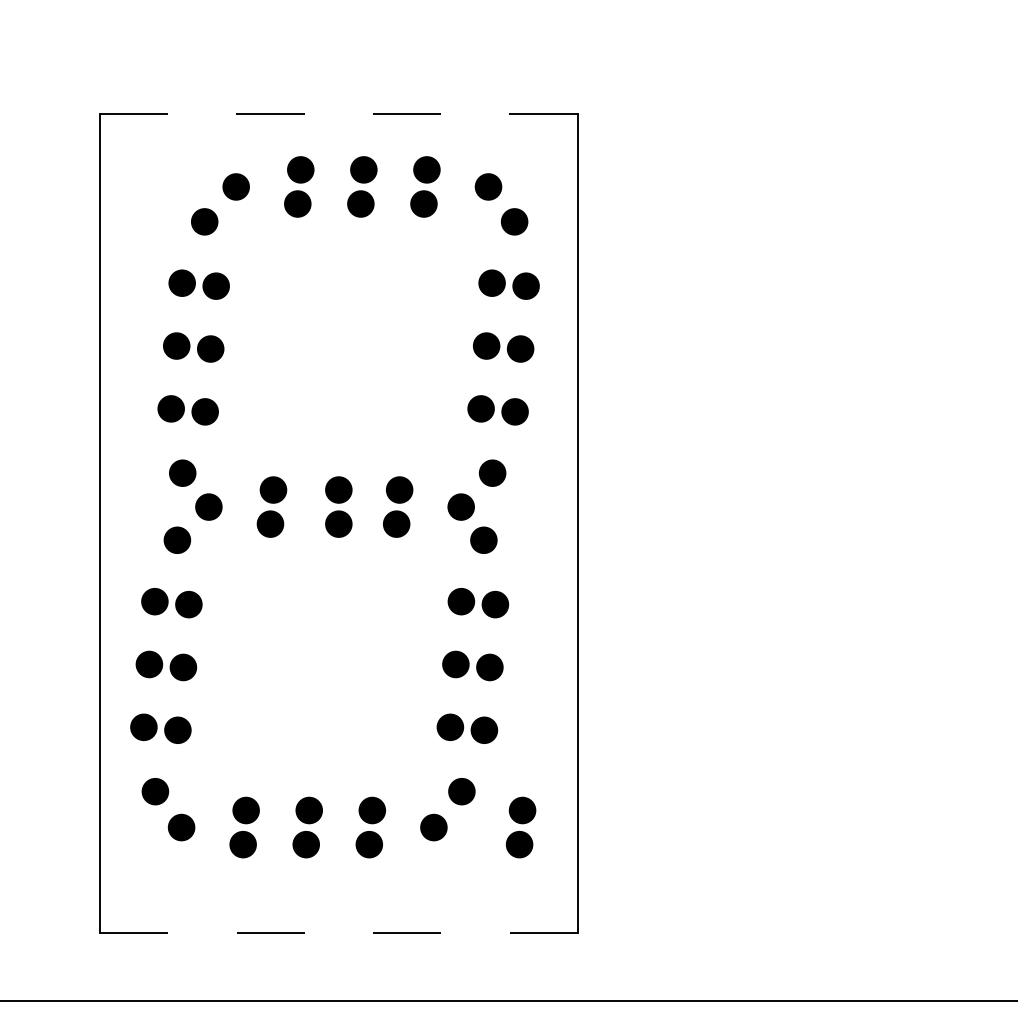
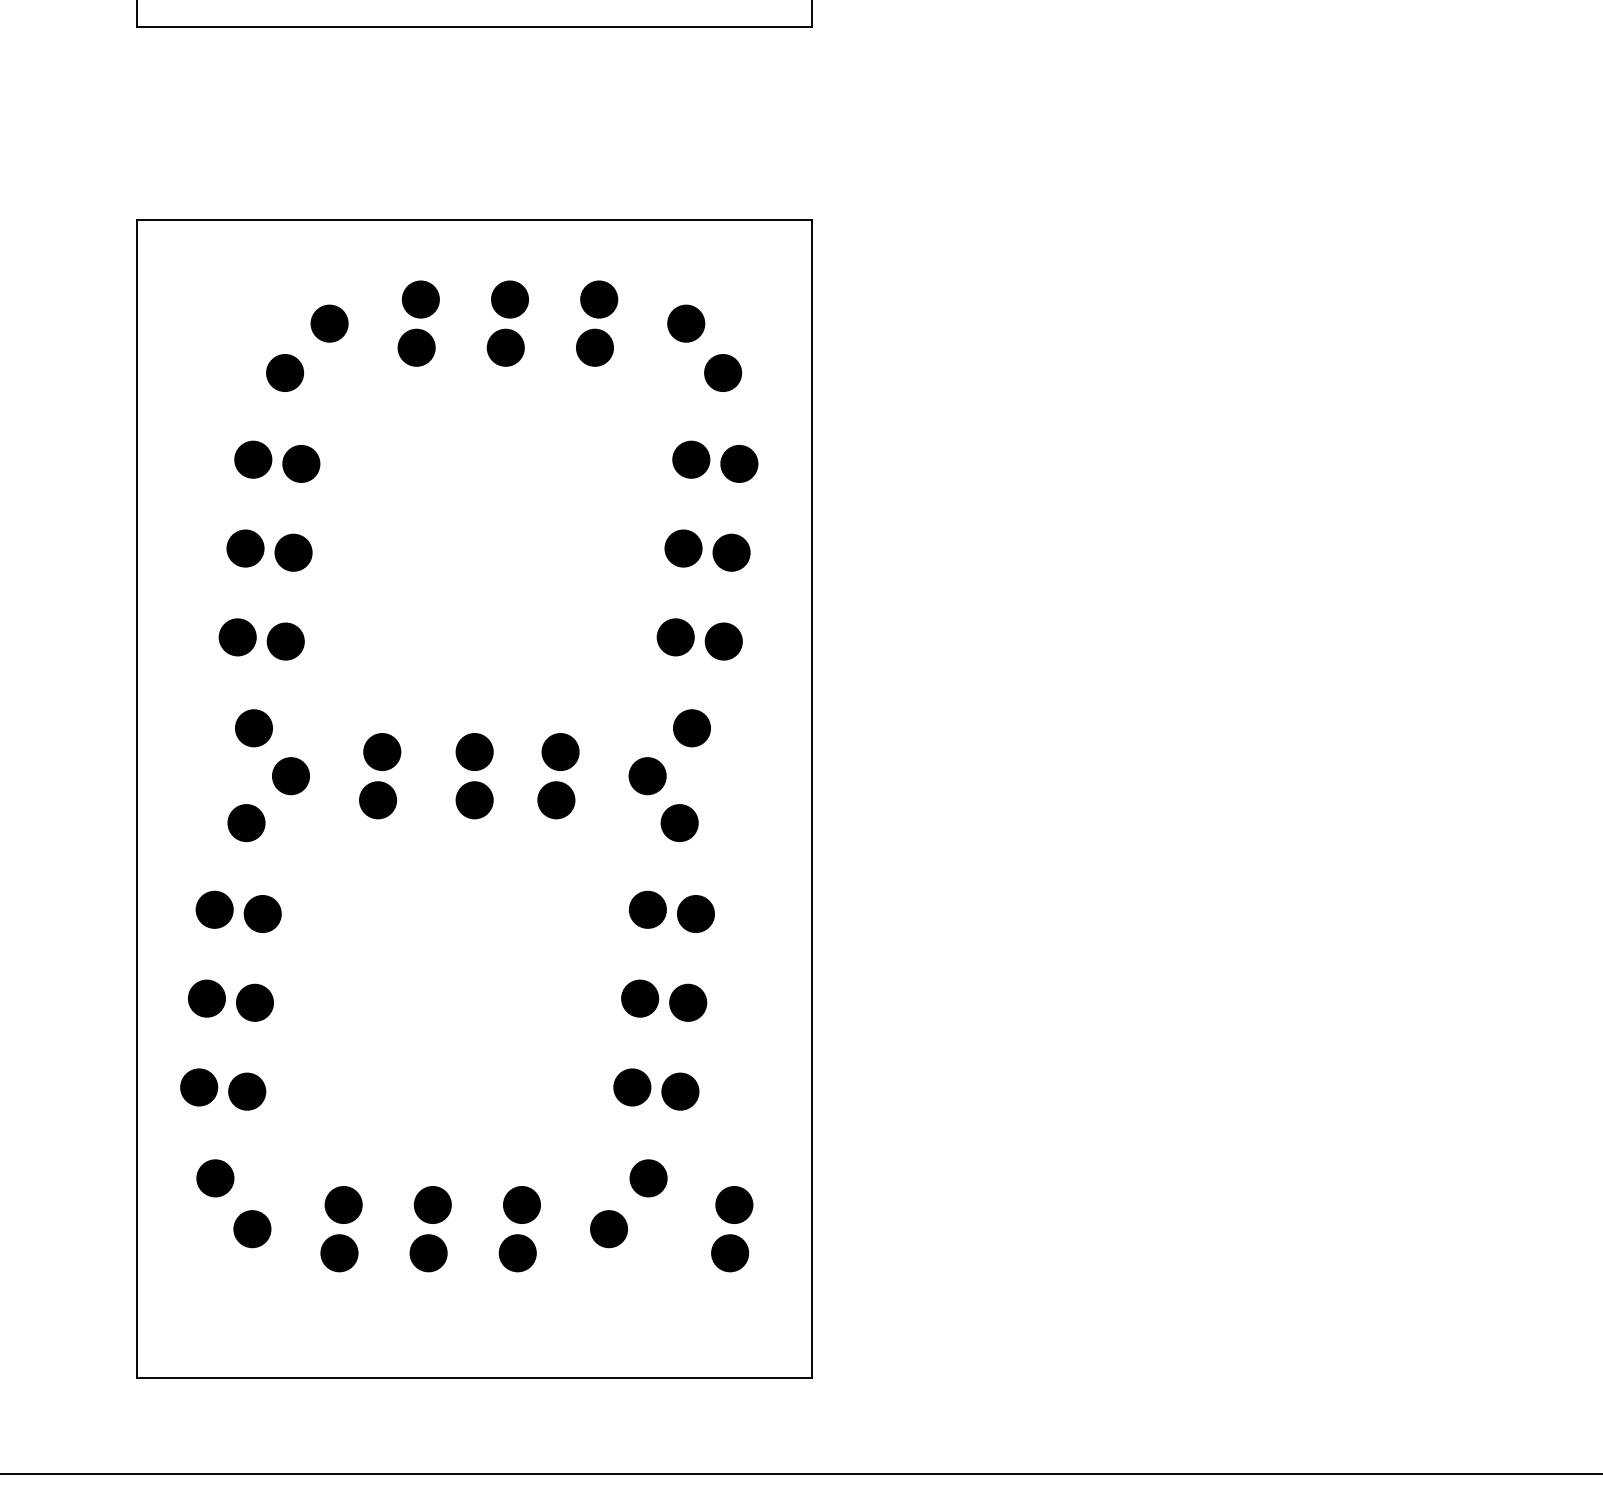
line: (338, 113) -> (474, 220), dashed -> solid
line: (338, 932) -> (474, 1377), dashed -> solid

